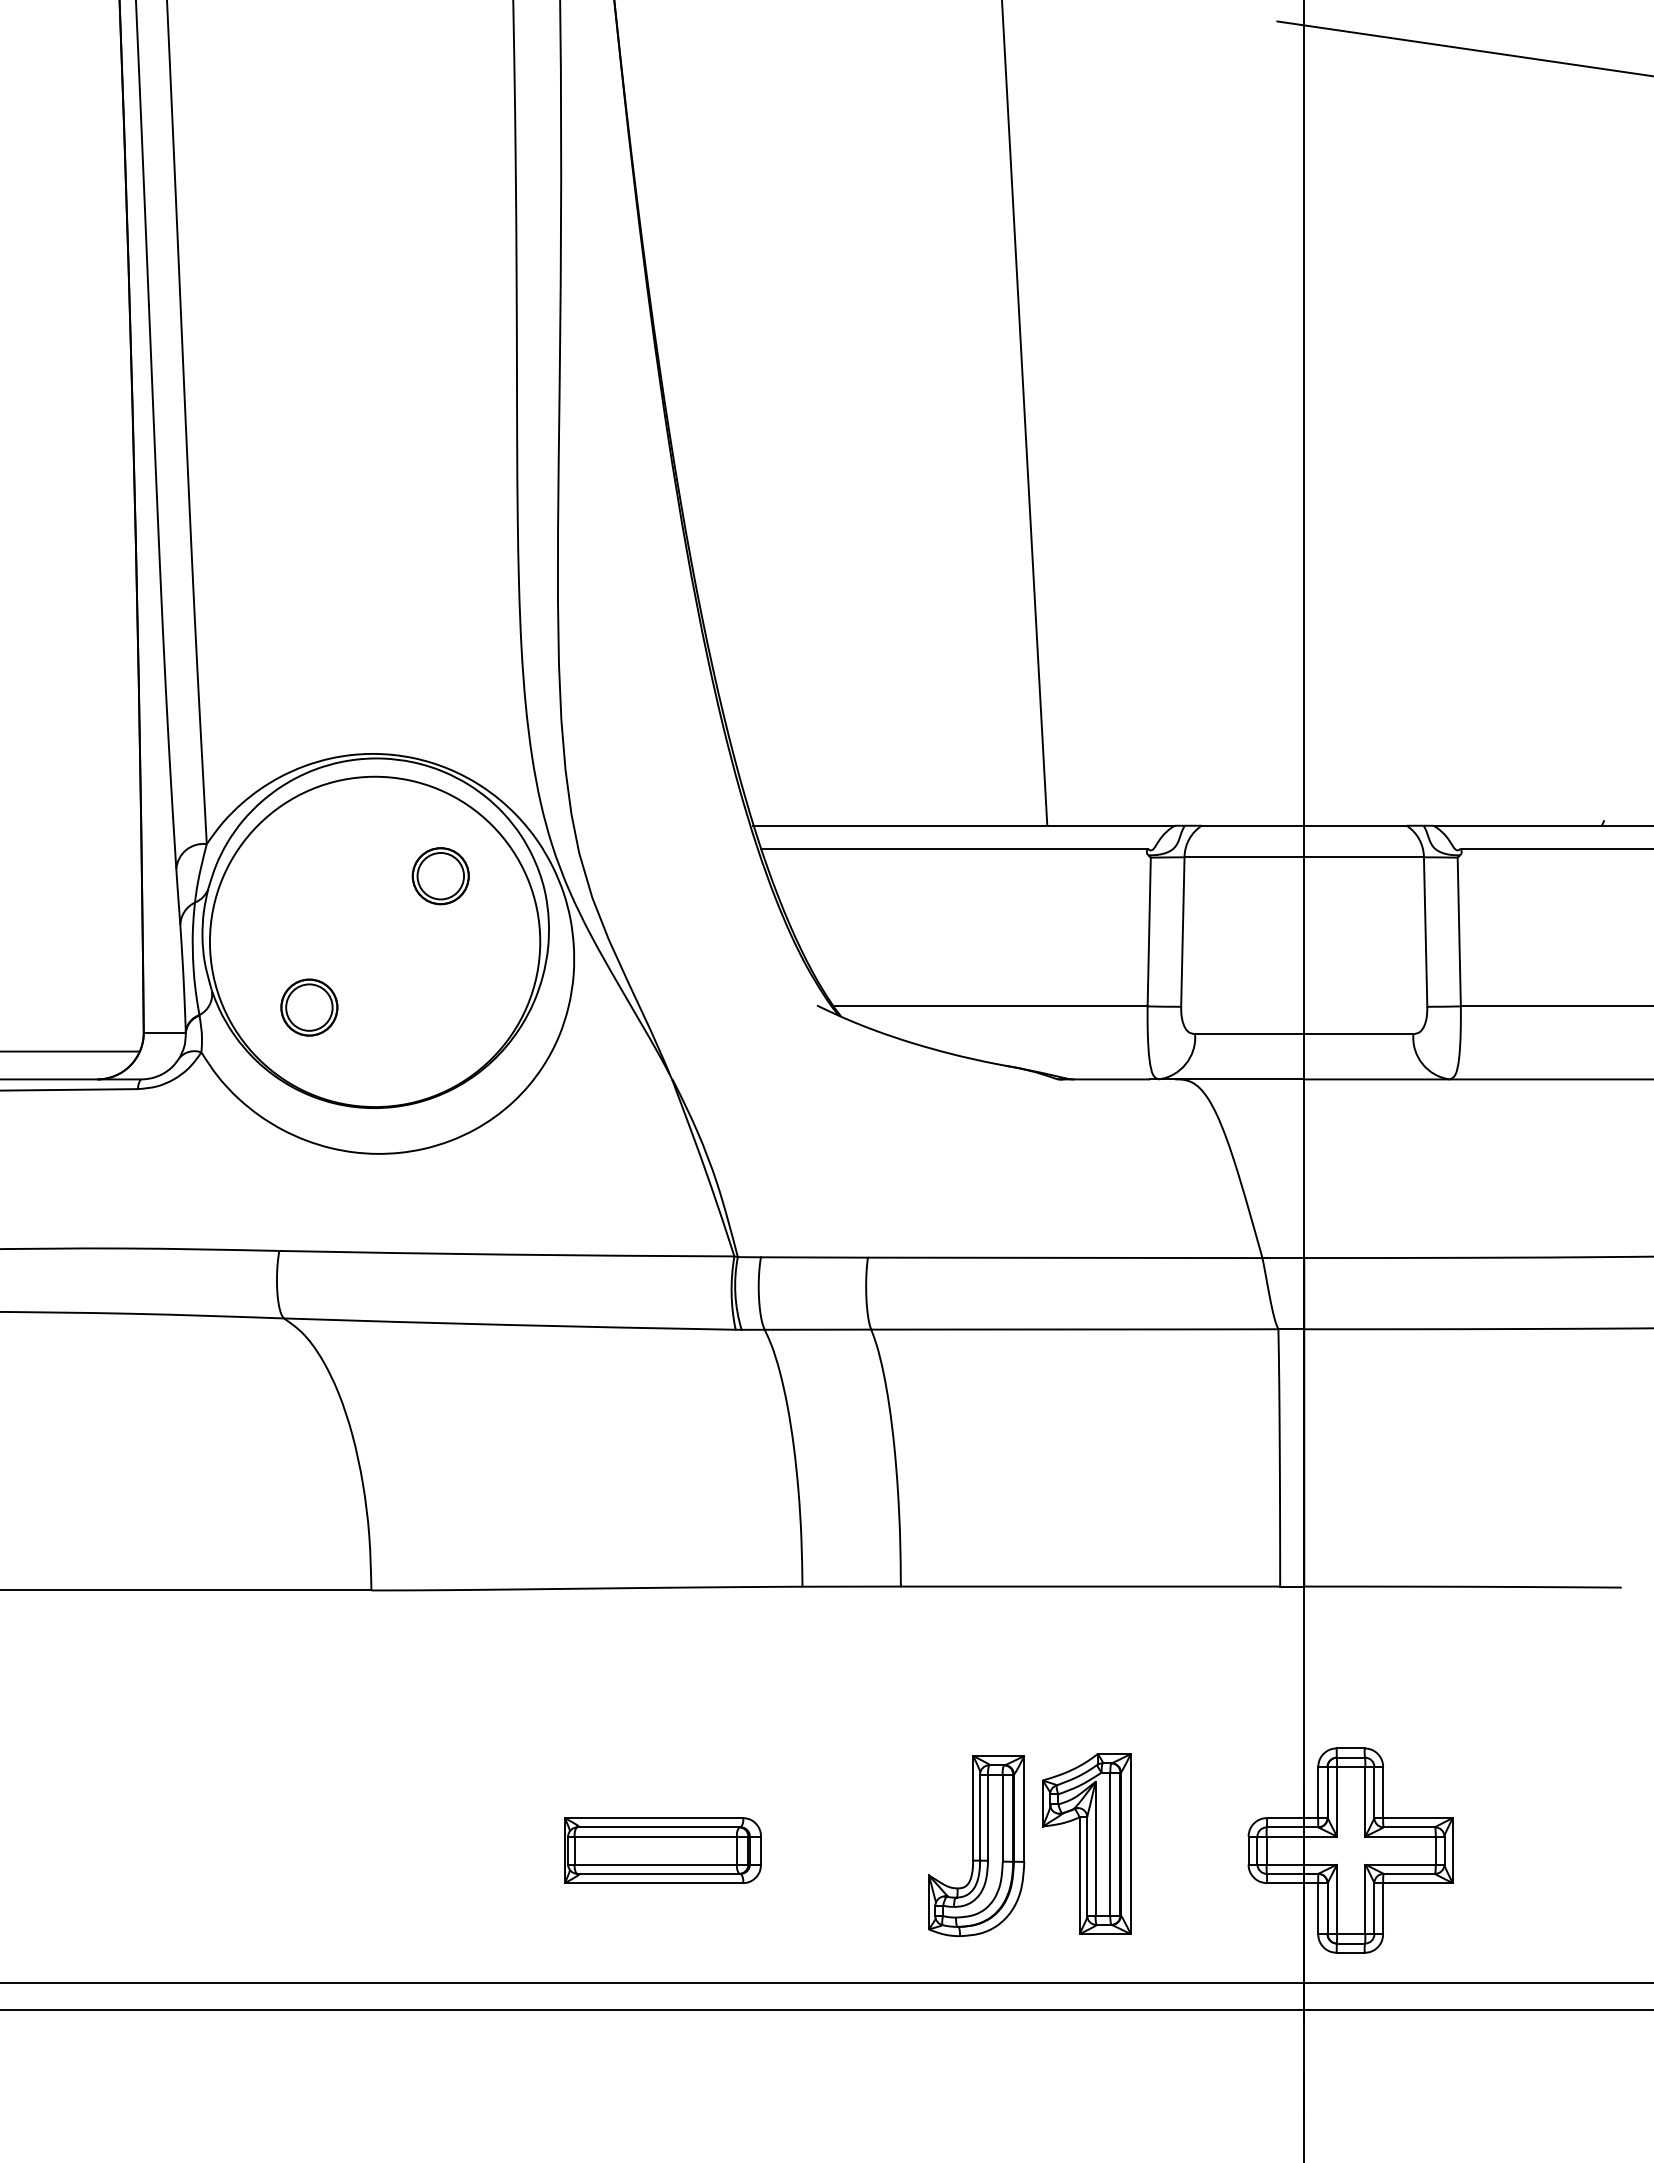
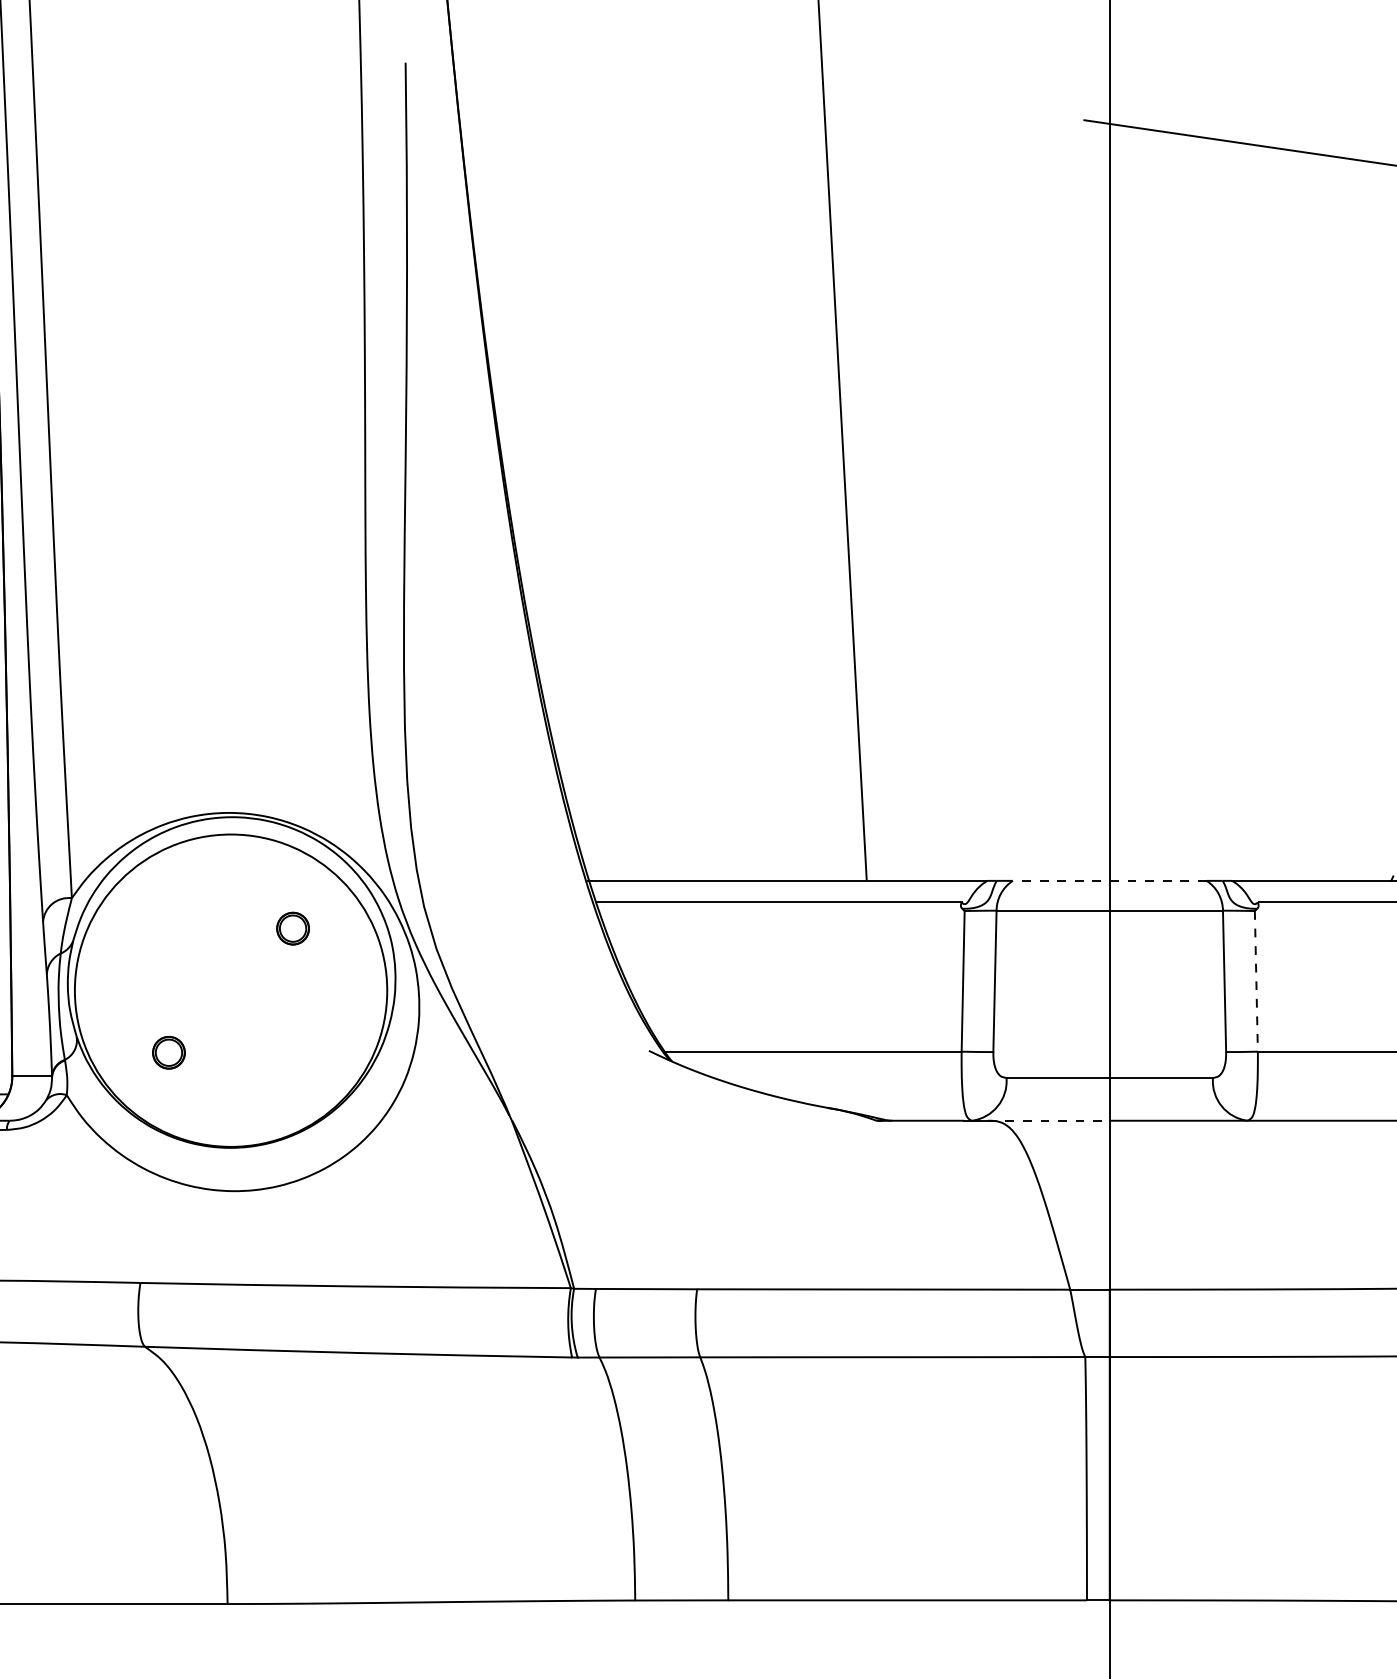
line: (1304, 825) -> (1110, 880), solid -> dashed
part: (440, 876) -> (292, 928), size x0.6
line: (1459, 932) -> (1256, 981), solid -> dashed
part: (309, 1007) -> (169, 1052), size x0.6
line: (1240, 1079) -> (1049, 1120), solid -> dashed

